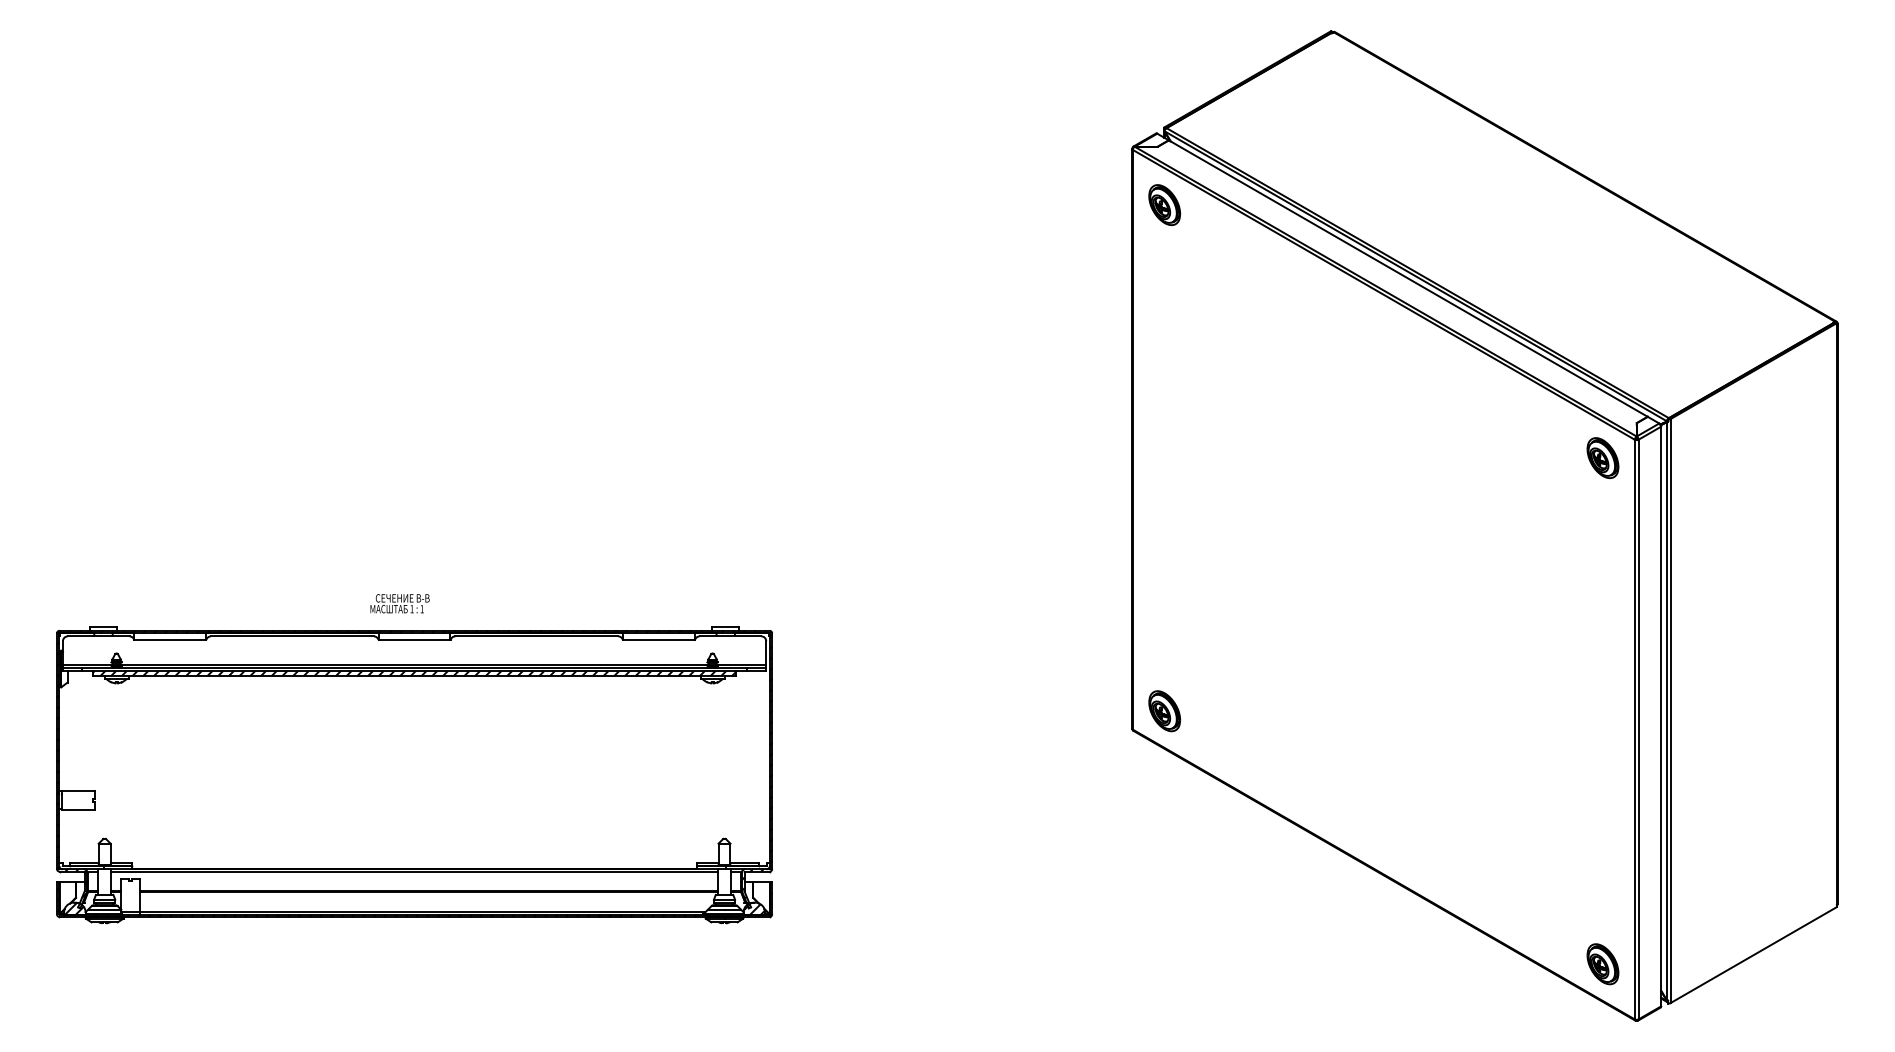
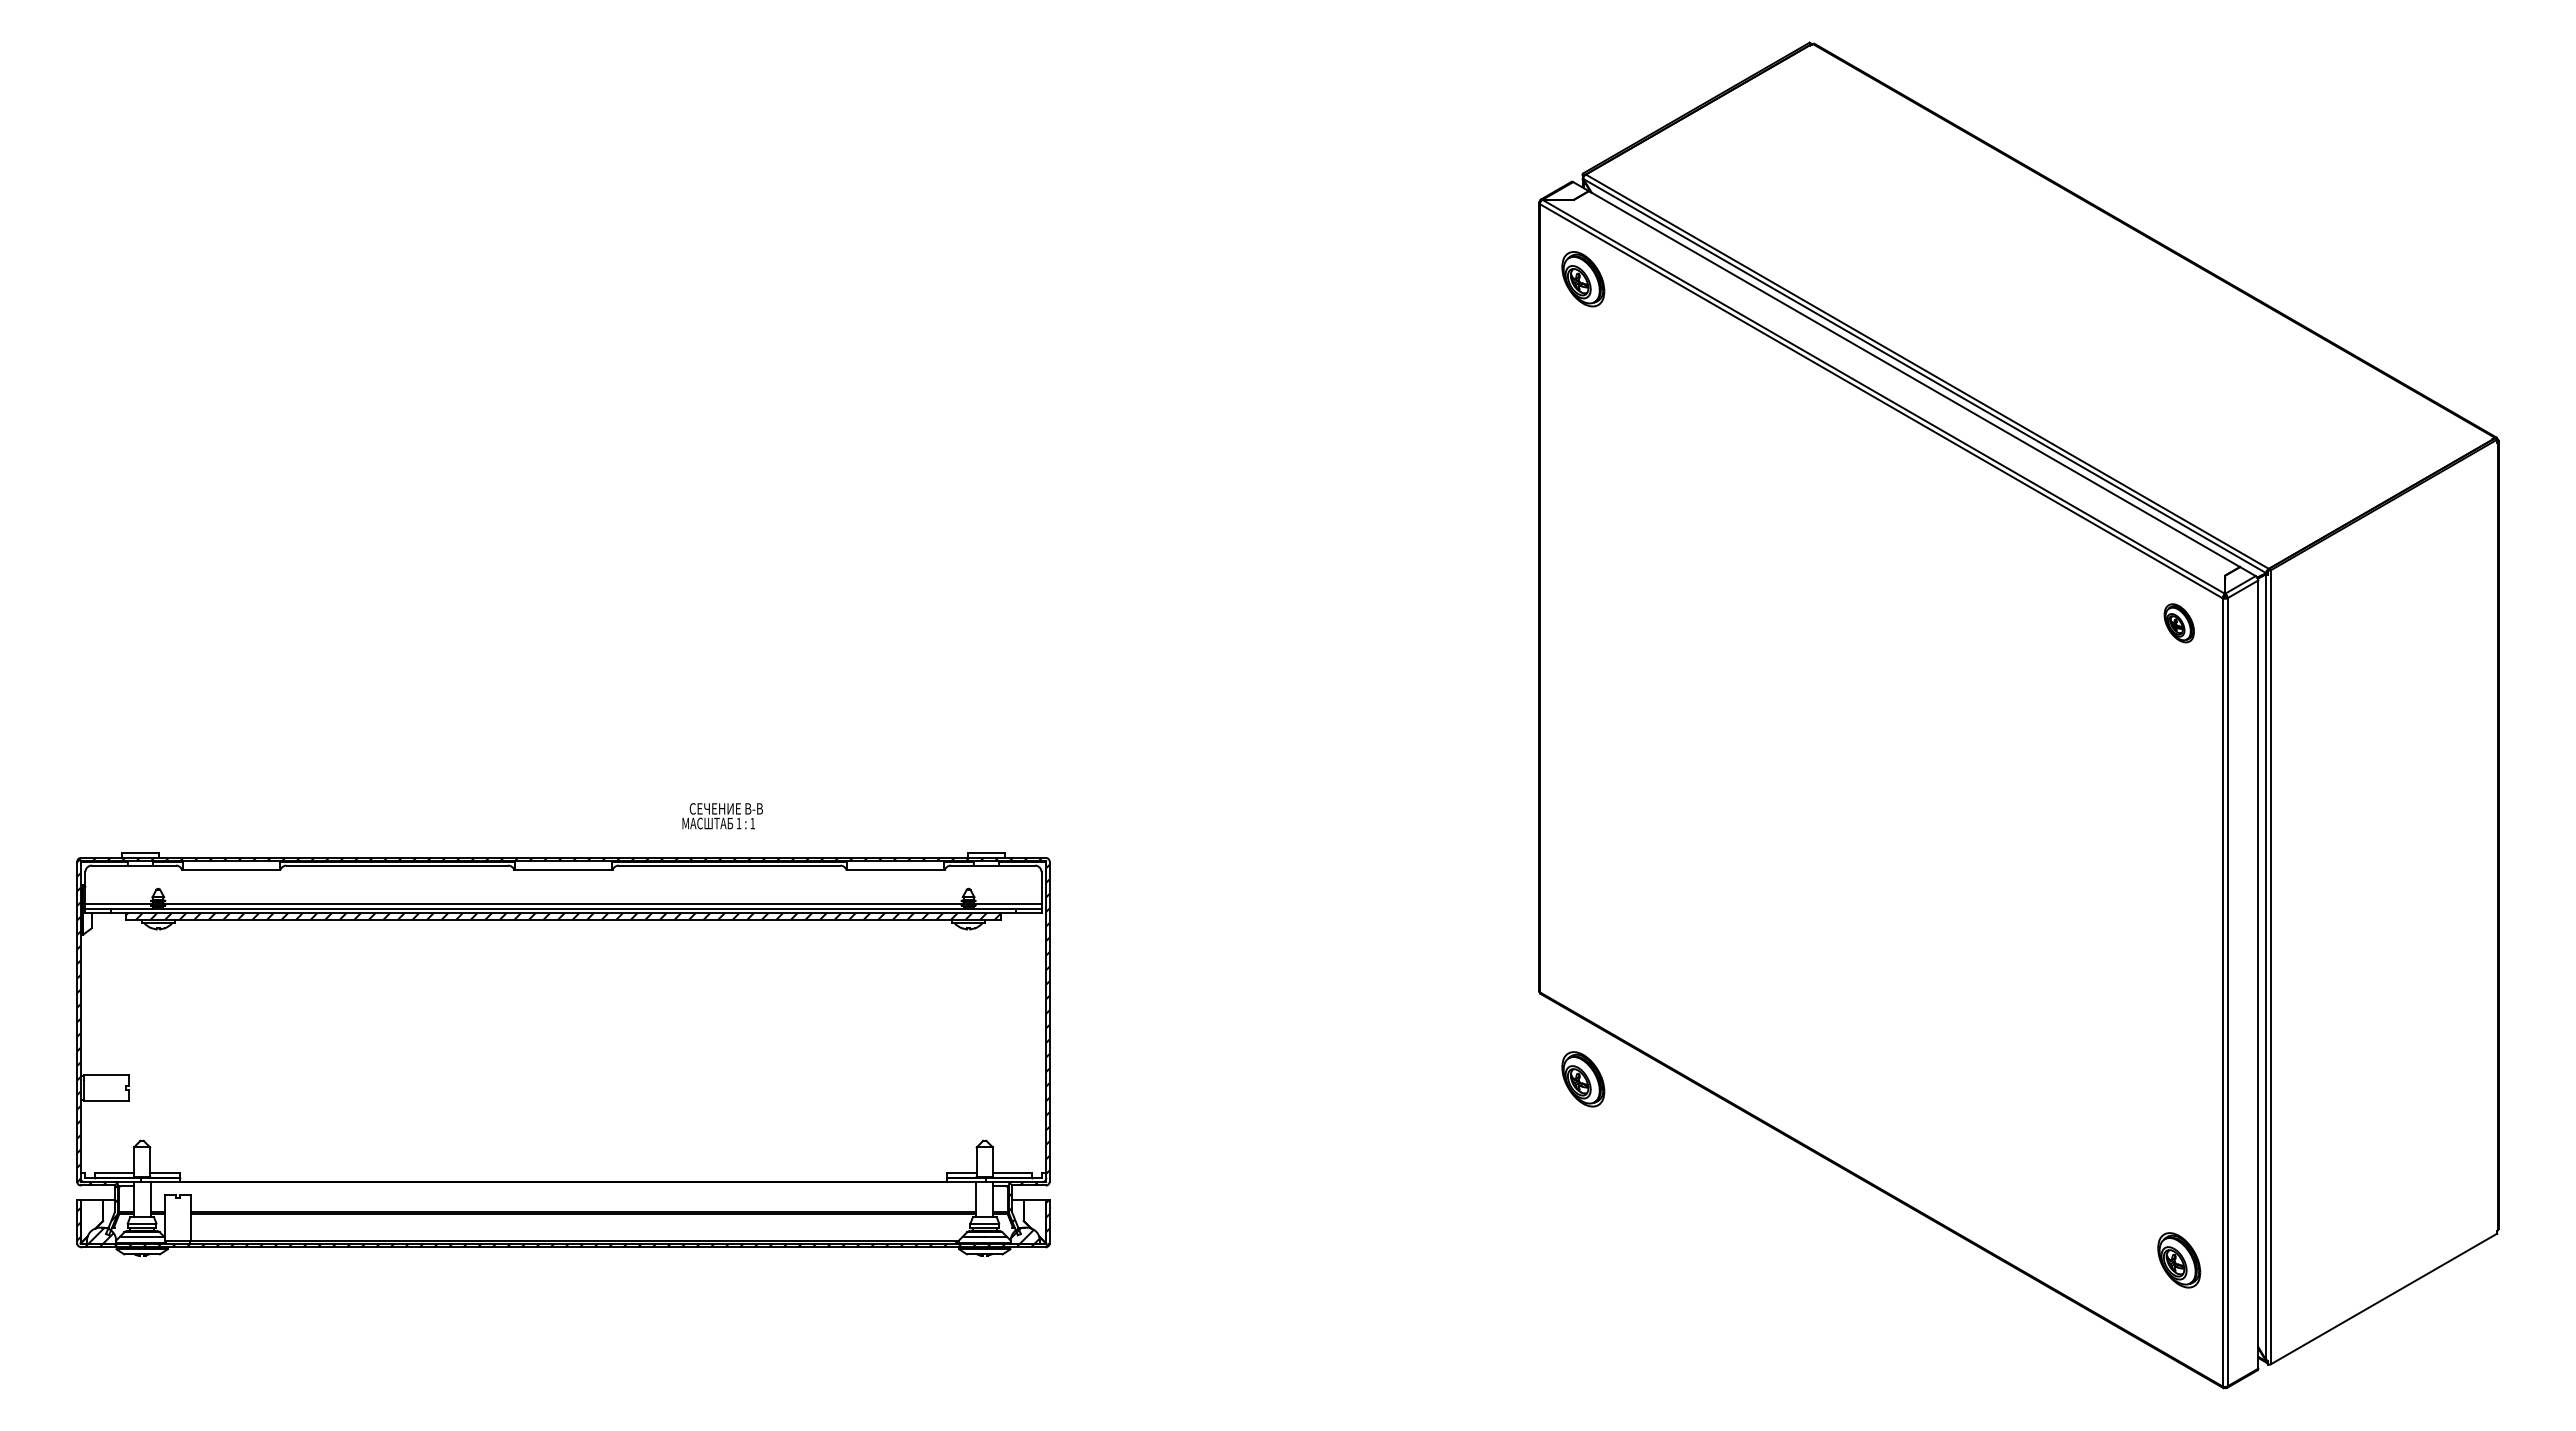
part: (1603, 458) -> (2179, 623), size x0.7
text: (399, 603) -> (722, 816), moved
part: (1164, 711) -> (1583, 1079), moved
line: (414, 871) -> (563, 1185), removed
part: (1603, 964) -> (2179, 1260), moved

